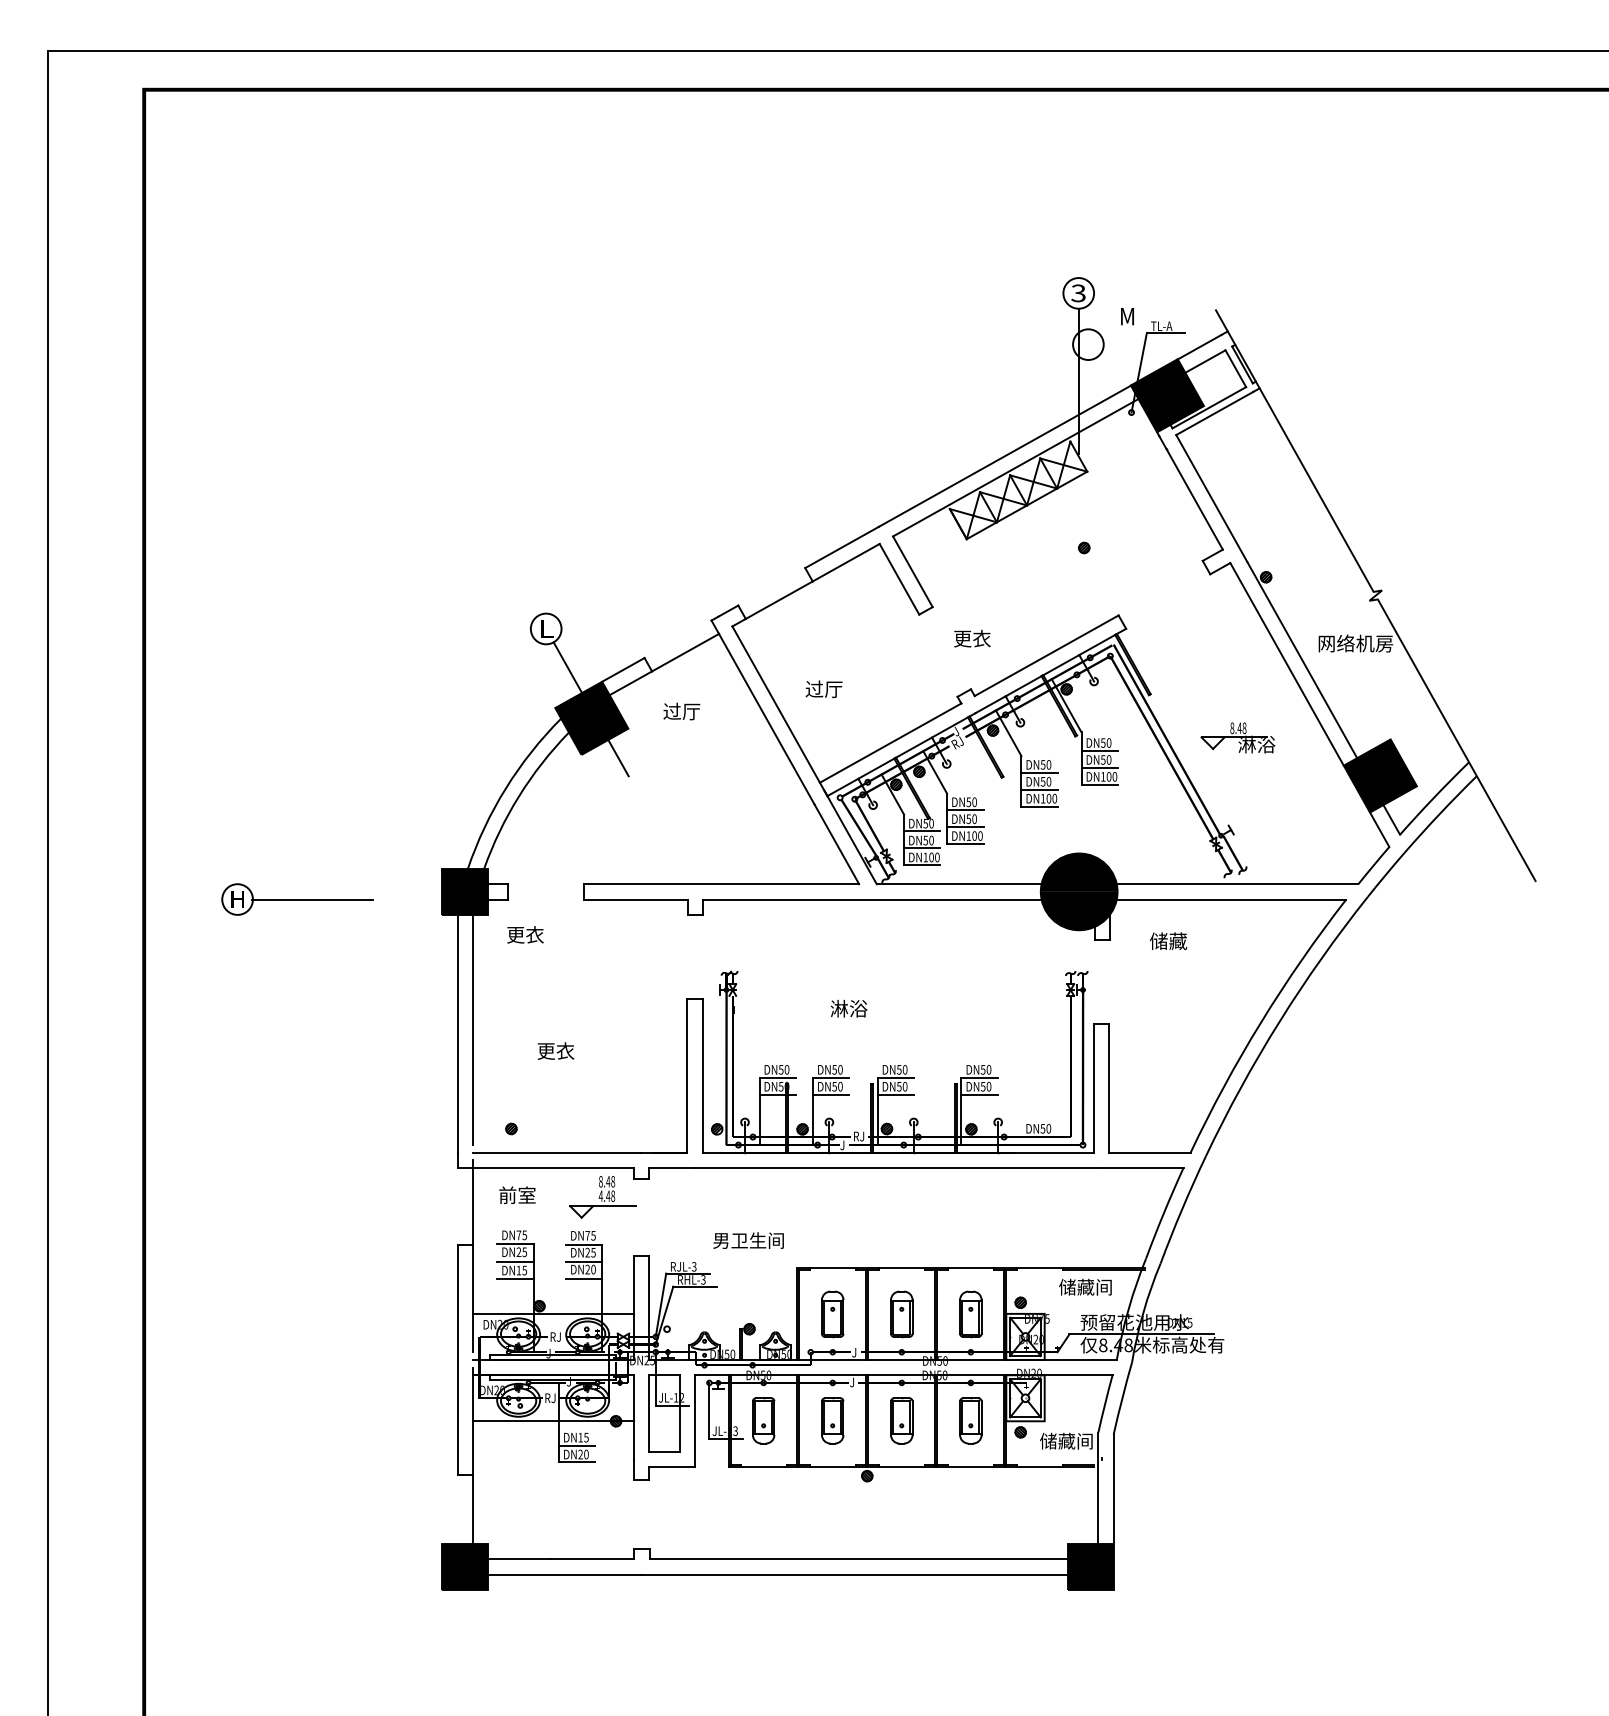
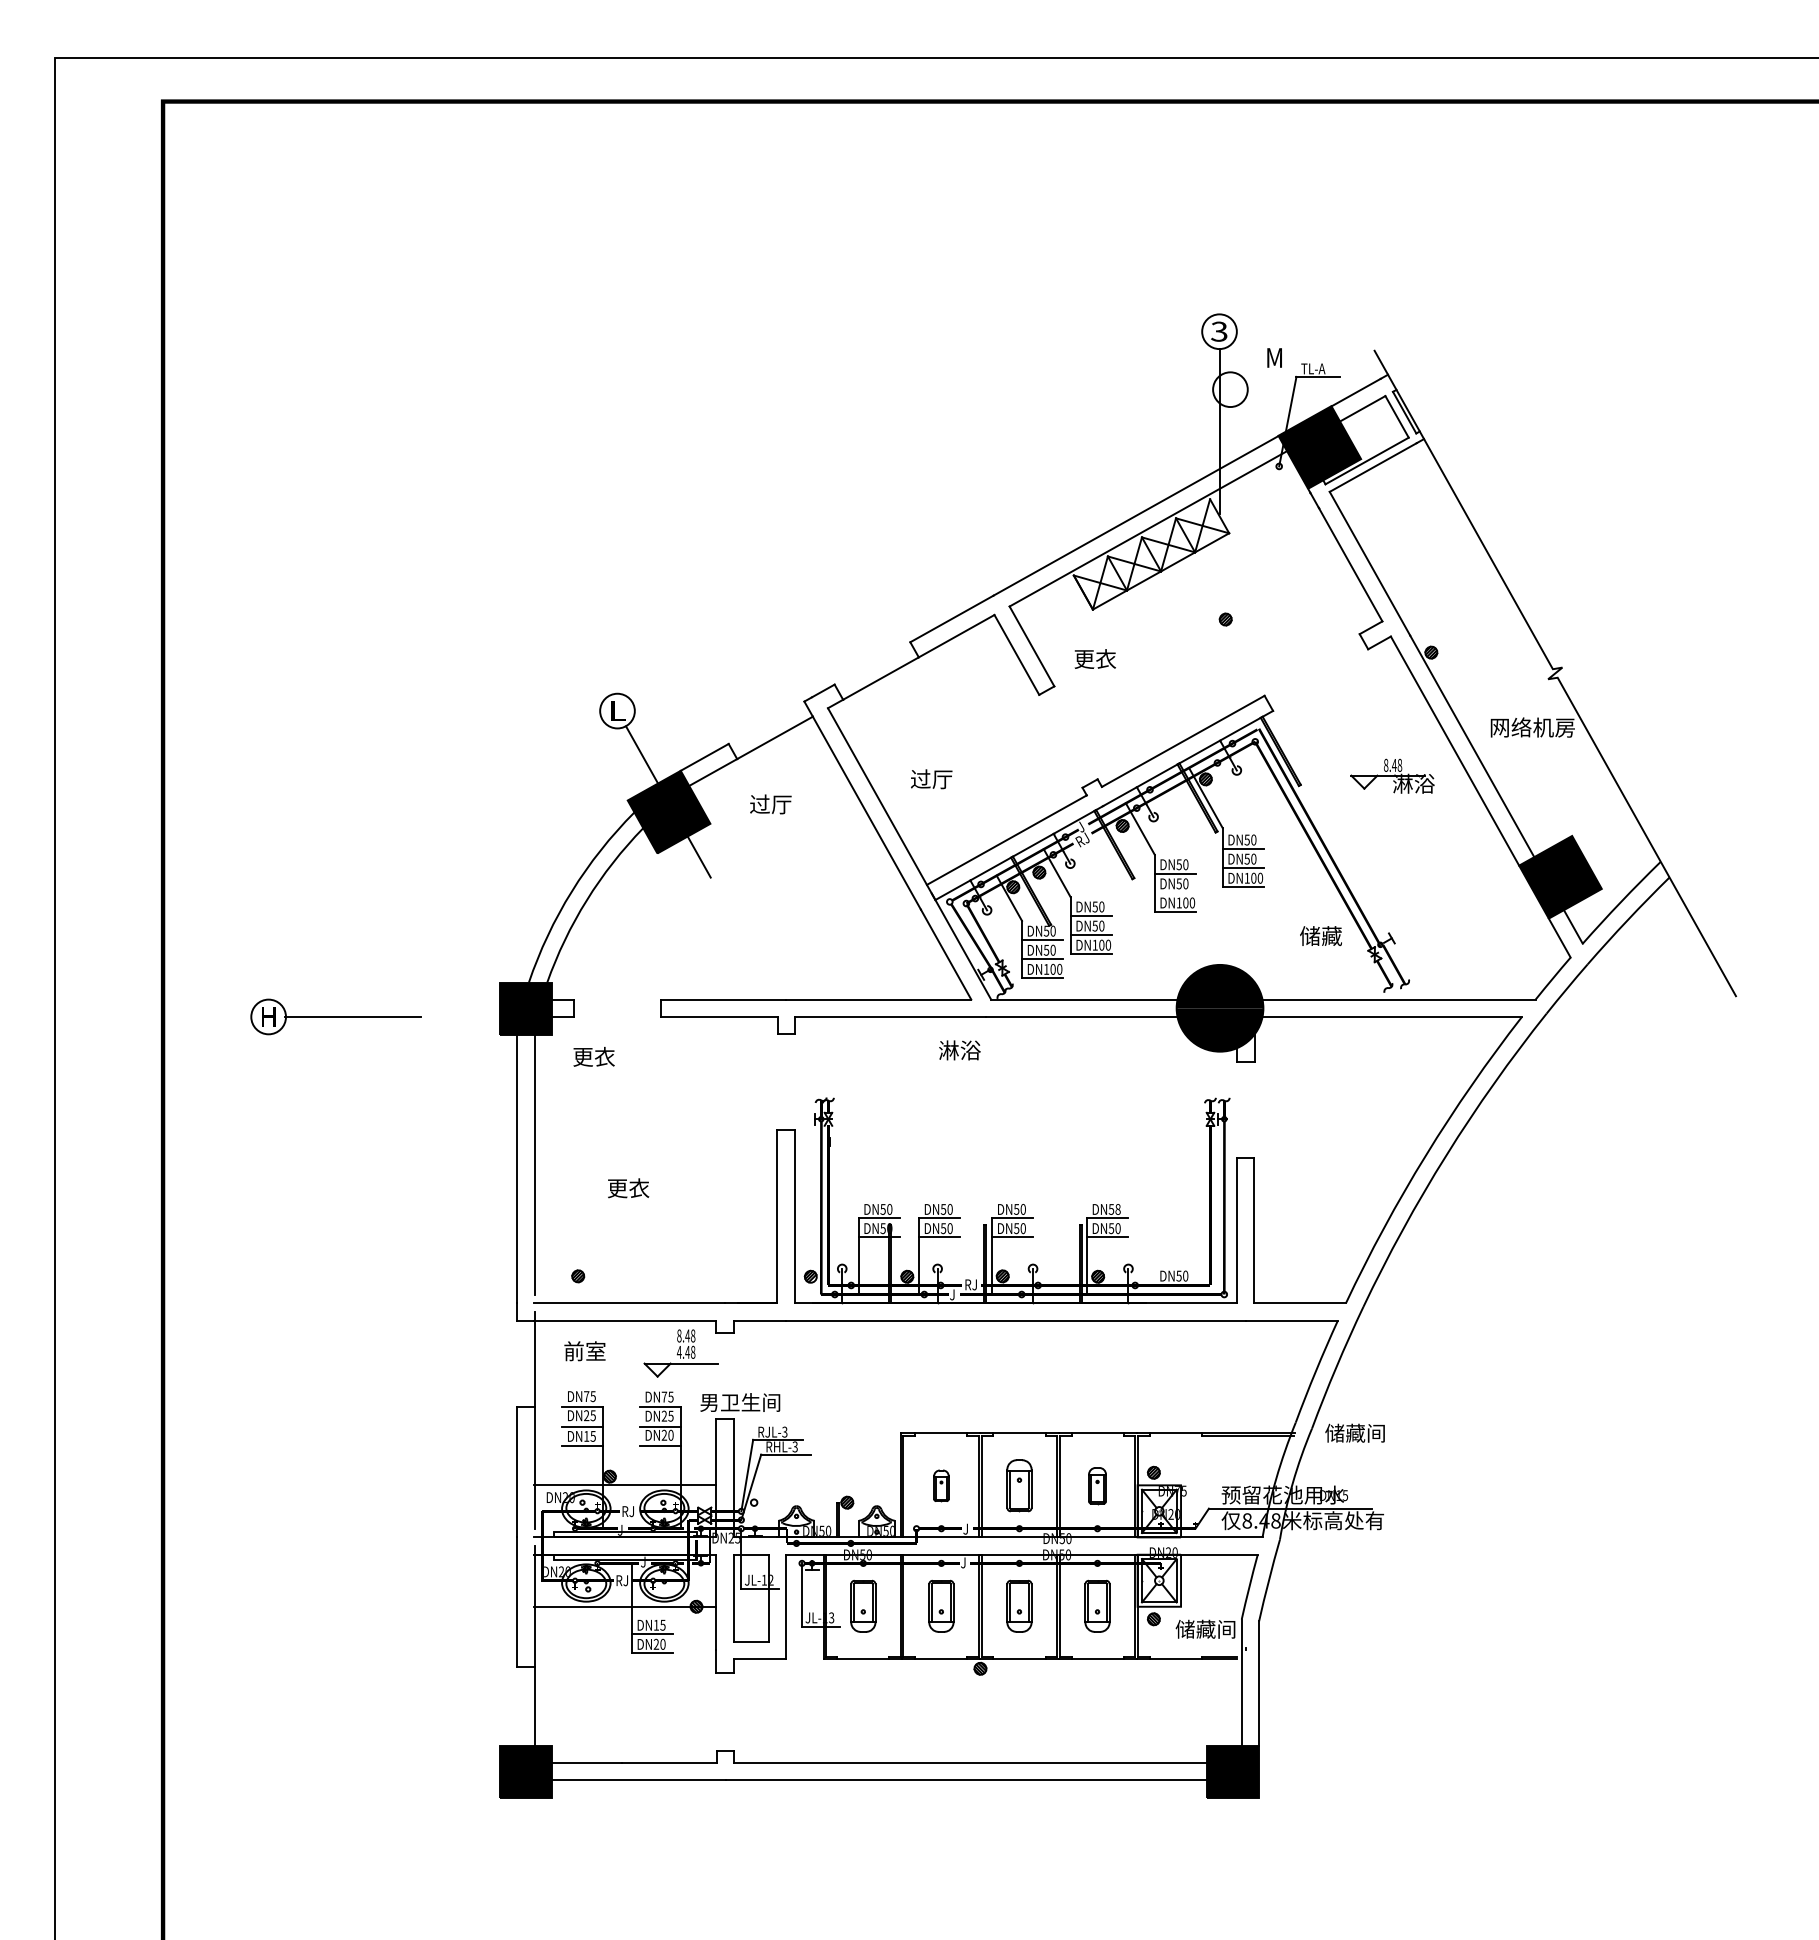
text: (971, 638) -> (1094, 658), moved
part: (1237, 737) -> (1392, 775), moved
line: (1038, 789) -> (1174, 892), removed
text: (1168, 940) -> (1320, 935), moved
text: (848, 1008) -> (959, 1050), moved
text: (988, 1069) -> (1117, 1209), DN50 -> DN58
text: (748, 1240) -> (740, 1402), moved
text: (1084, 1286) -> (1354, 1432), moved
part: (832, 1314) -> (941, 1485), size x0.6
part: (970, 1314) -> (1097, 1485), size x0.7

